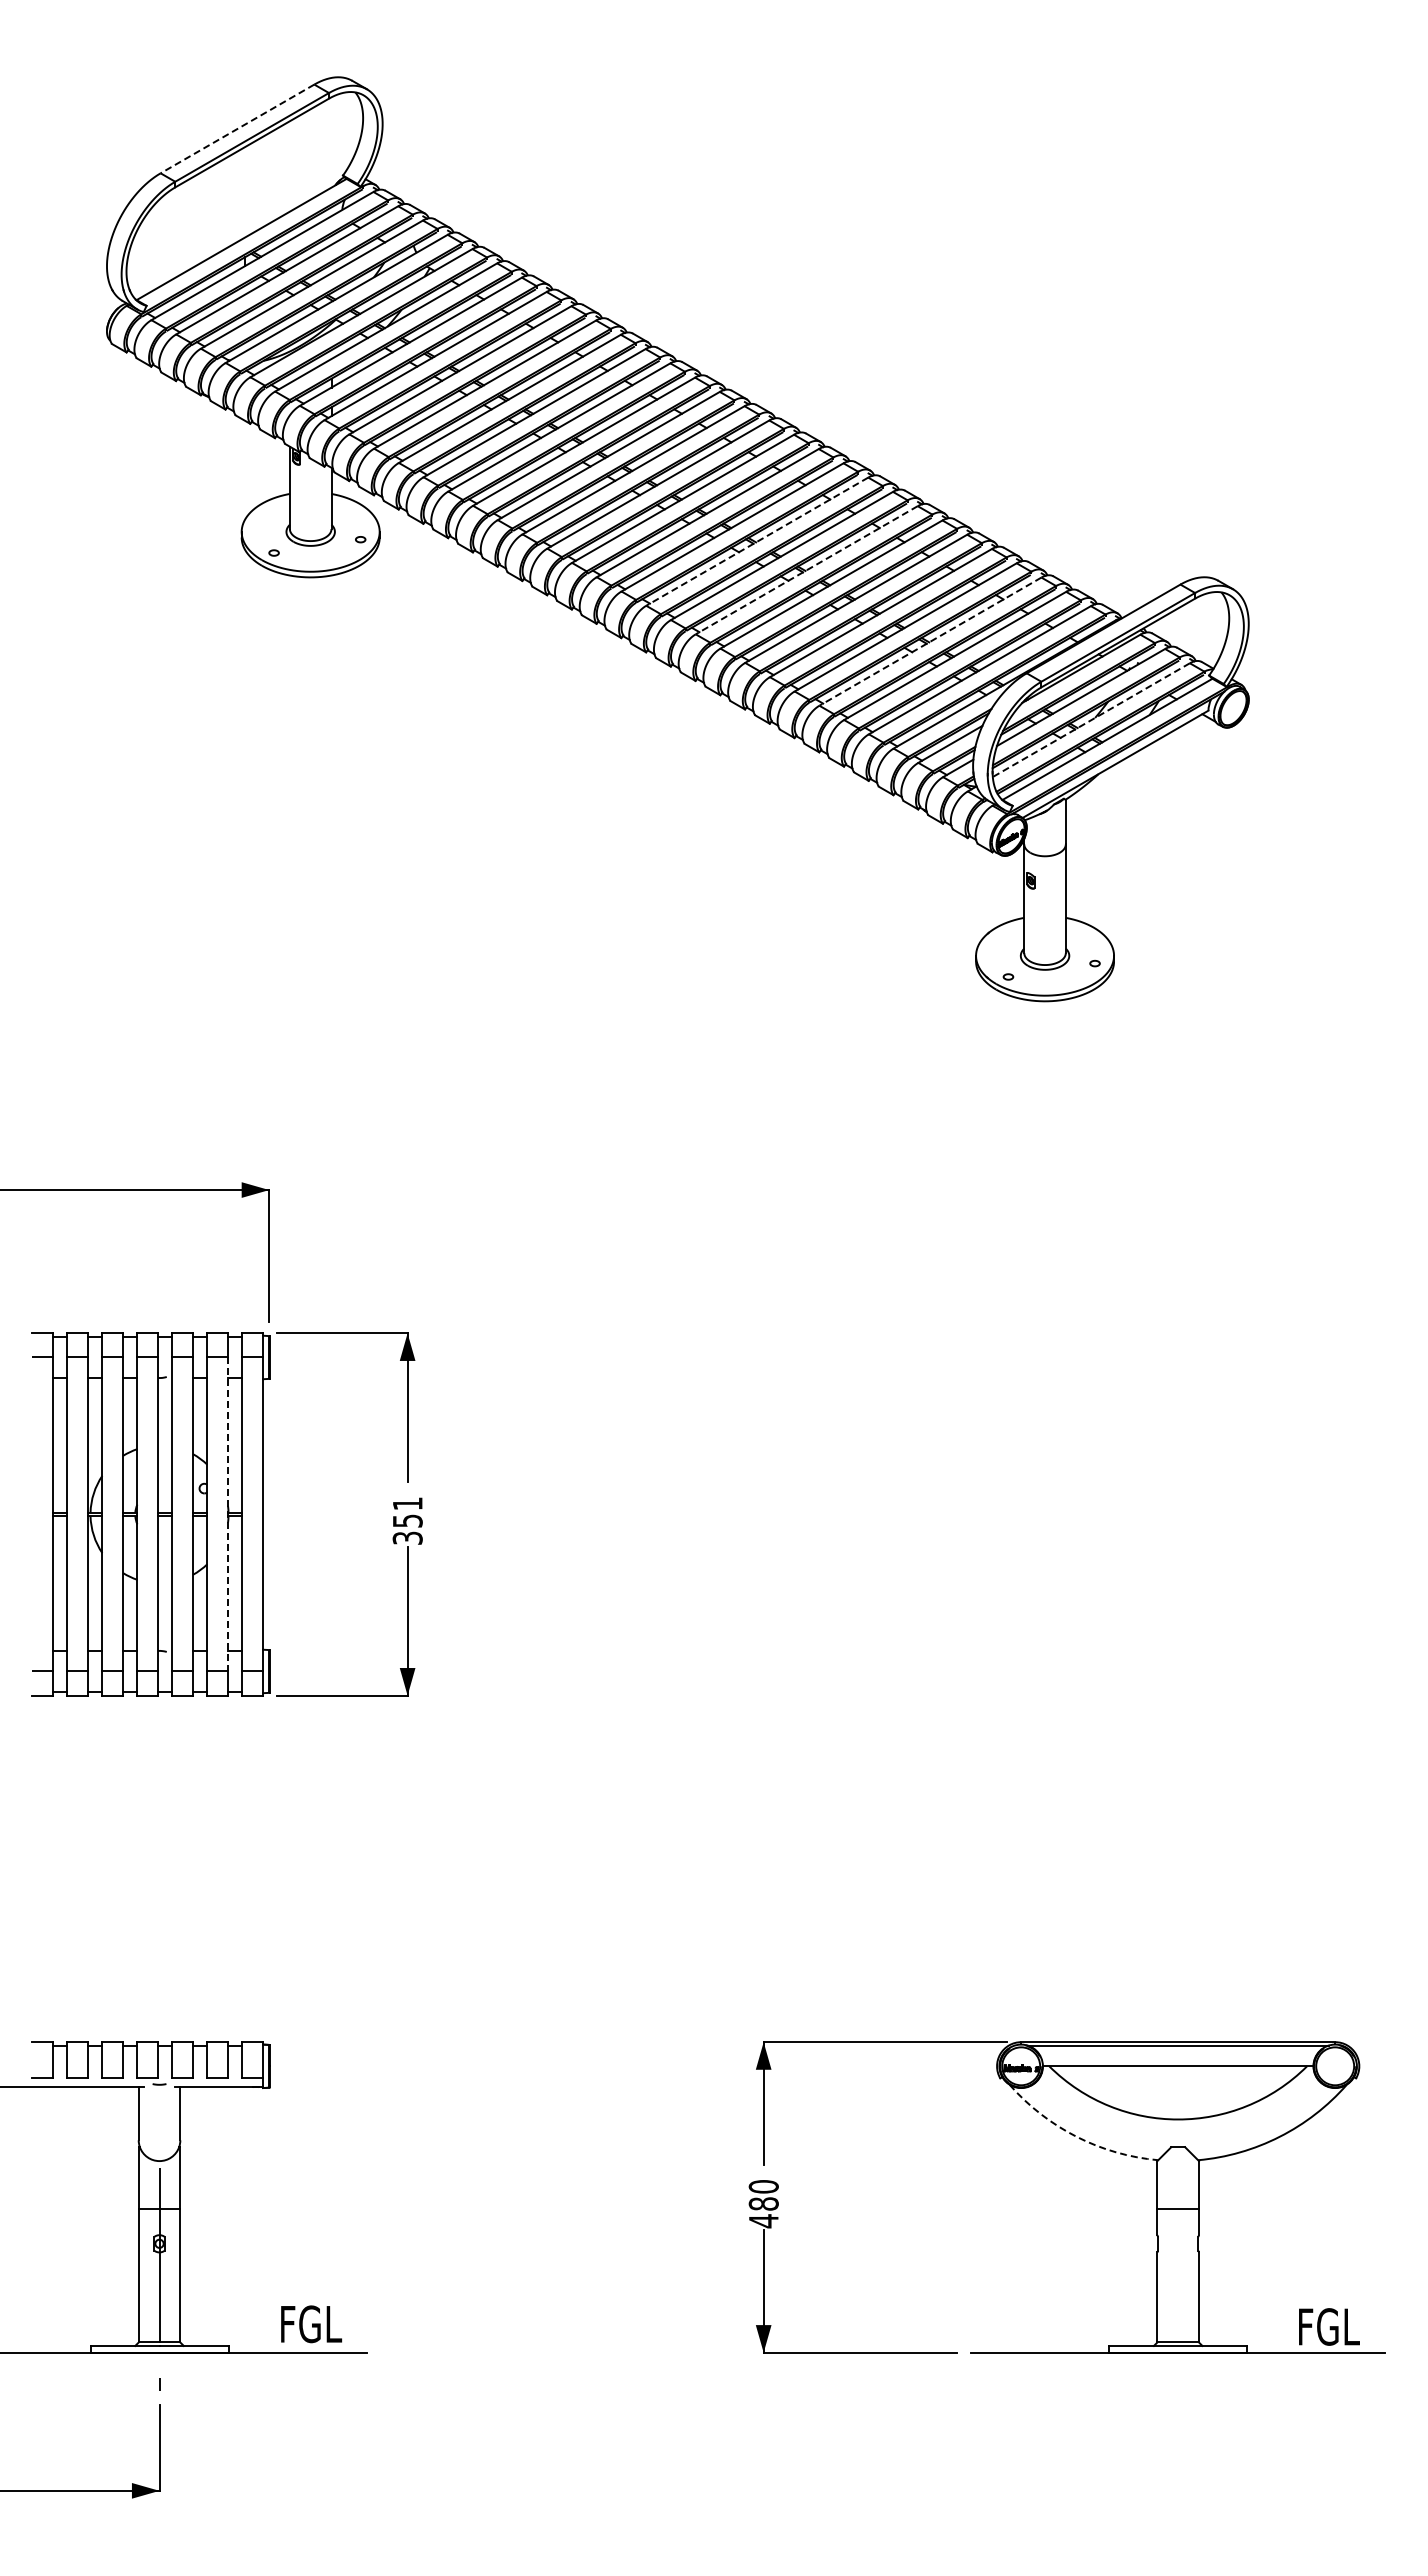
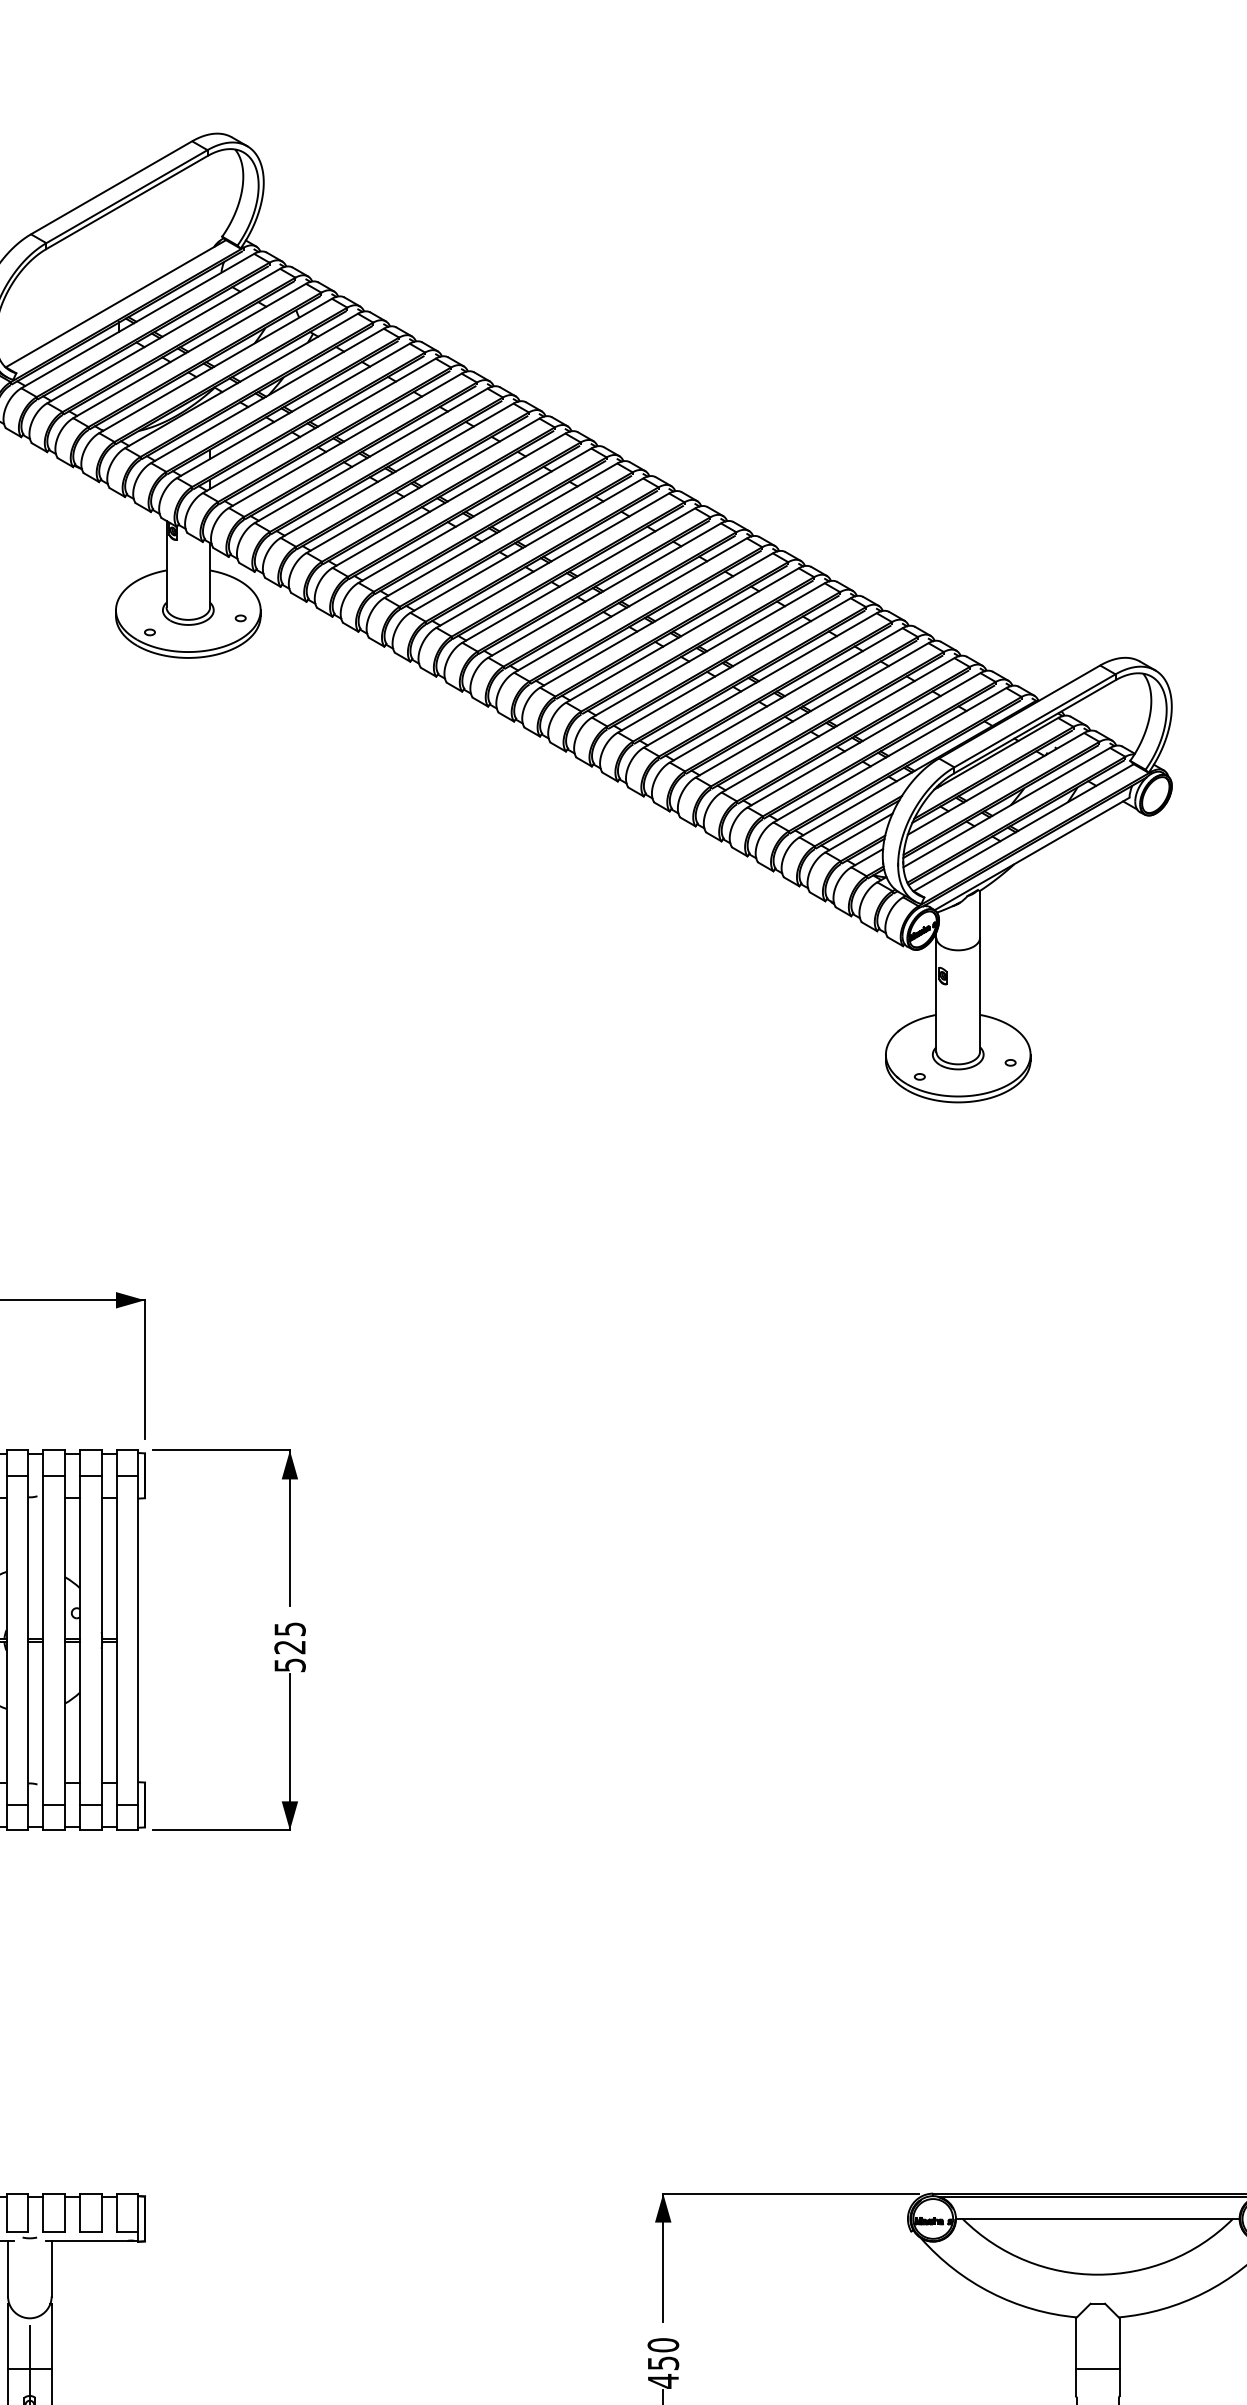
line: (237, 128) -> (111, 187), dashed -> solid
line: (756, 541) -> (655, 620), dashed -> solid
line: (806, 570) -> (708, 650), dashed -> solid
line: (930, 641) -> (838, 725), dashed -> solid
line: (1091, 720) -> (1006, 807), dashed -> solid
line: (228, 1514) -> (102, 1640), dashed -> solid
text: (407, 1520) -> (289, 1646), 351 -> 525
arc: (1076, 2136) -> (991, 2292), dashed -> solid
text: (763, 2203) -> (663, 2362), 480 -> 450

